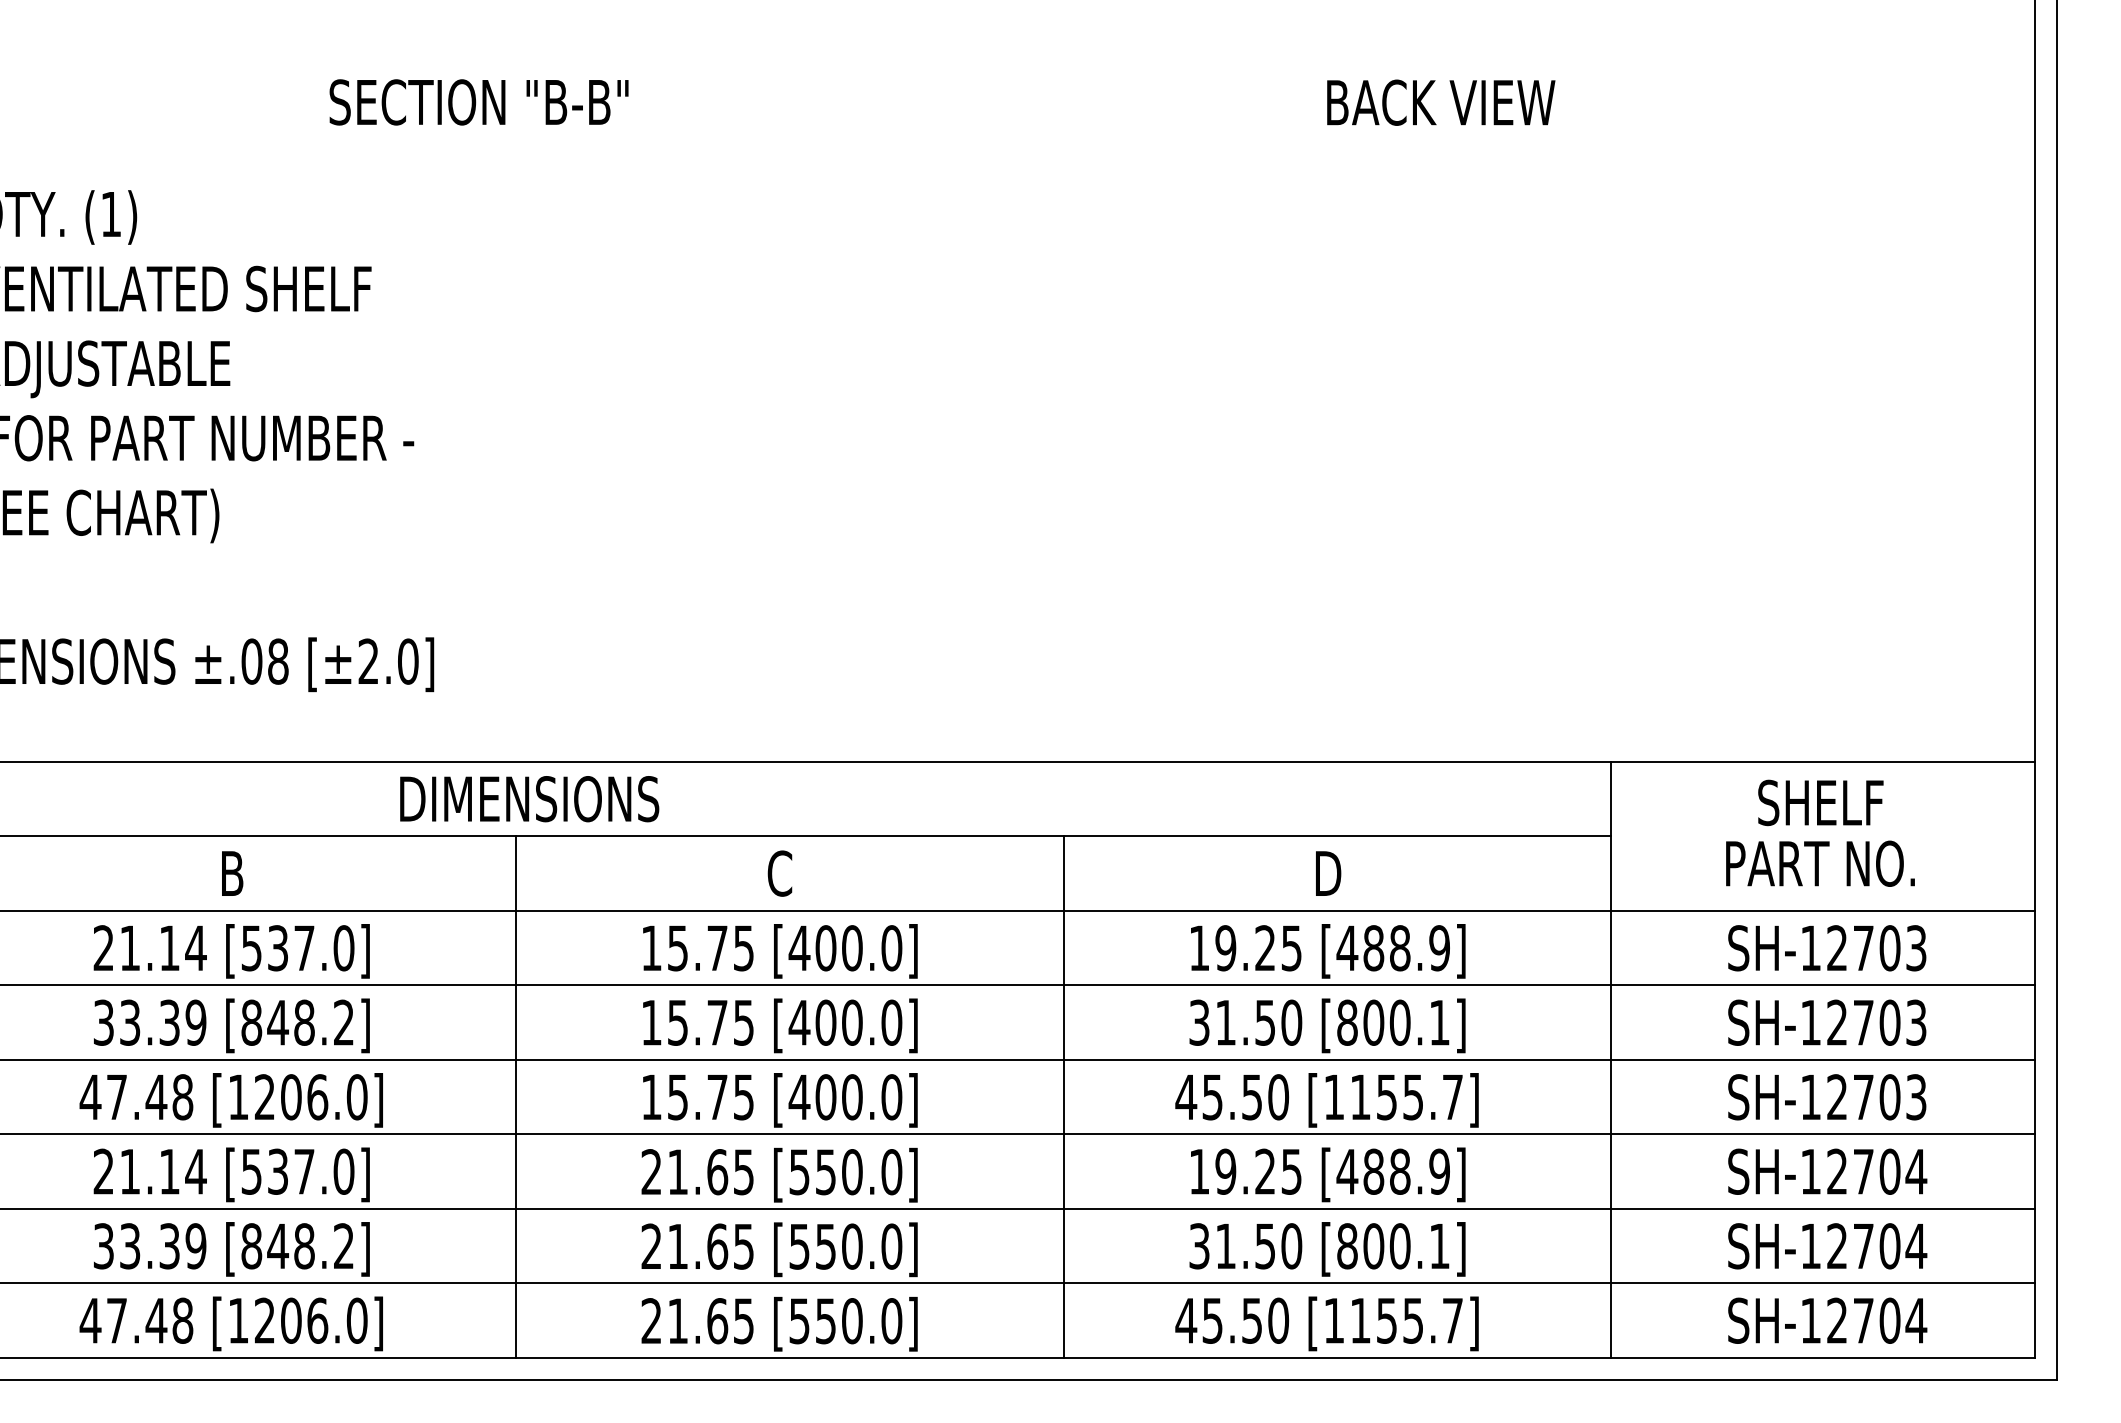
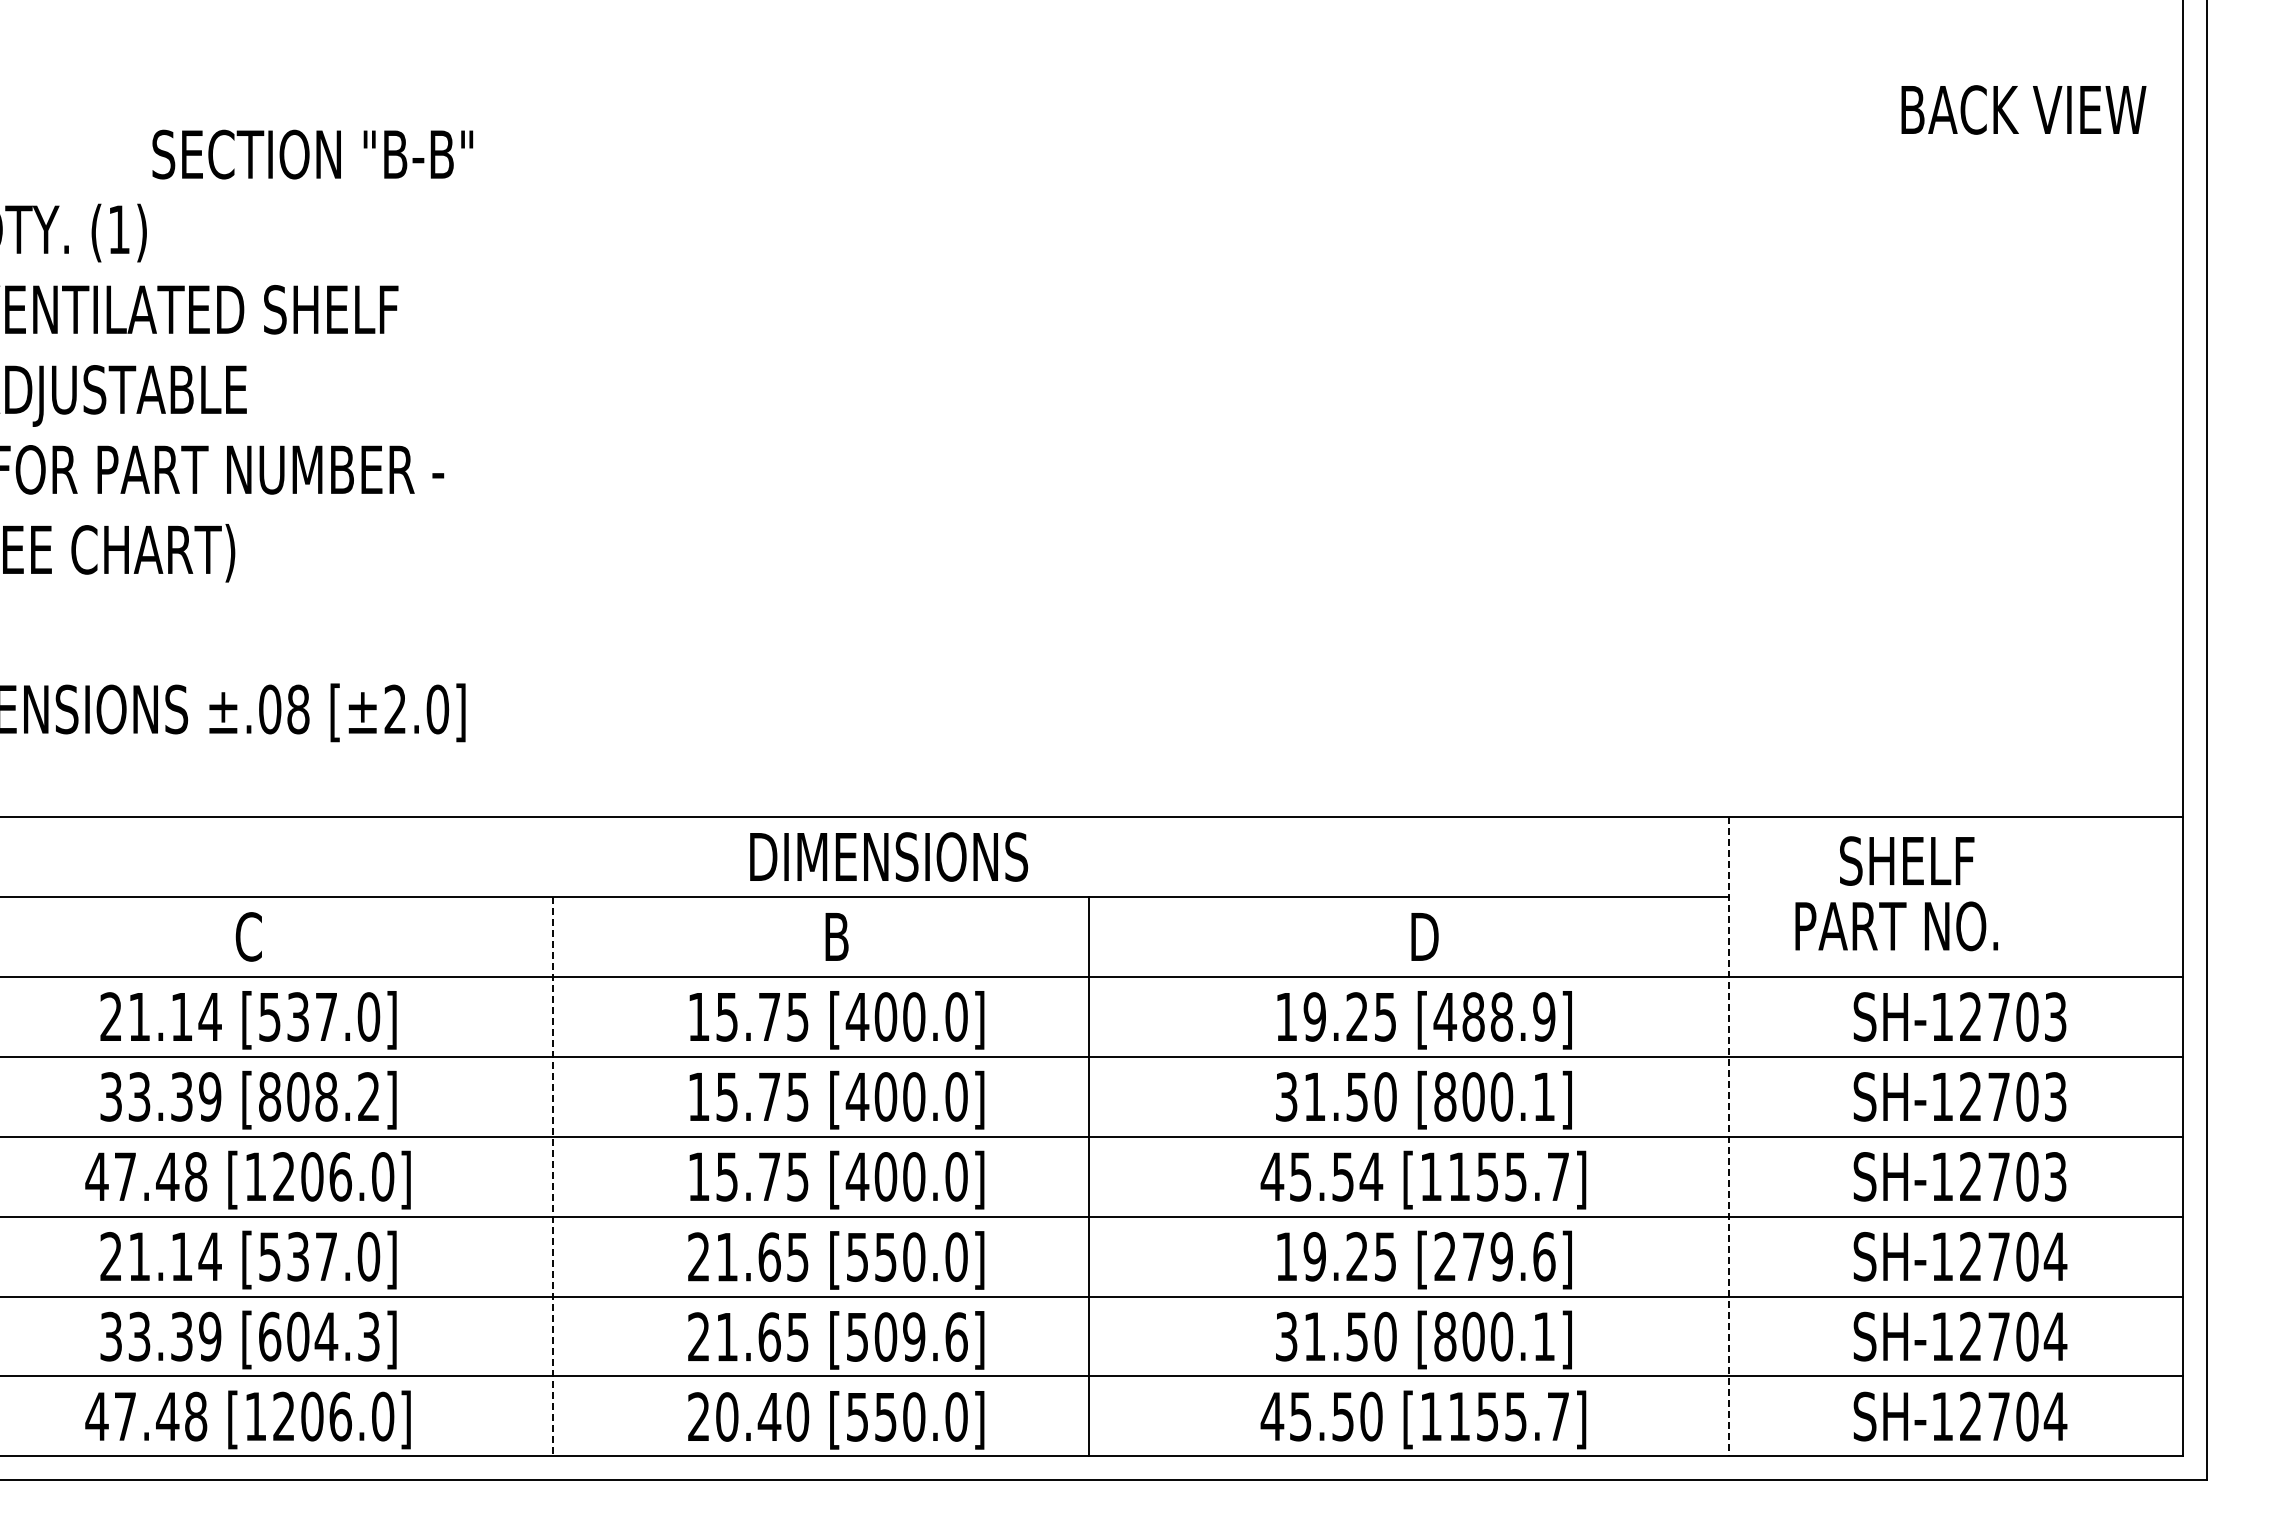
text: (478, 102) -> (312, 154), moved
text: (1440, 102) -> (2023, 109), moved
text: (530, 798) -> (889, 856), moved
text: (1821, 802) -> (1907, 860), moved
text: (1820, 863) -> (1896, 926), moved
text: (231, 873) -> (248, 936), B -> C
text: (779, 873) -> (836, 936), C -> B
text: (277, 1022) -> (297, 1096), [848.2] -> [808.2]
line: (1611, 1059) -> (1728, 1136), solid -> dashed
line: (516, 1096) -> (553, 1176), solid -> dashed
line: (1063, 1096) -> (1088, 1176), moved
text: (1278, 1096) -> (1371, 1176), 45.50 -> 45.54
text: (1393, 1171) -> (1494, 1256), [488.9] -> [279.6]
text: (297, 1246) -> (319, 1336), [848.2] -> [604.3]
text: (858, 1246) -> (920, 1336), [550.0] -> [509.6]
text: (710, 1320) -> (762, 1416), 21.65 -> 20.40

